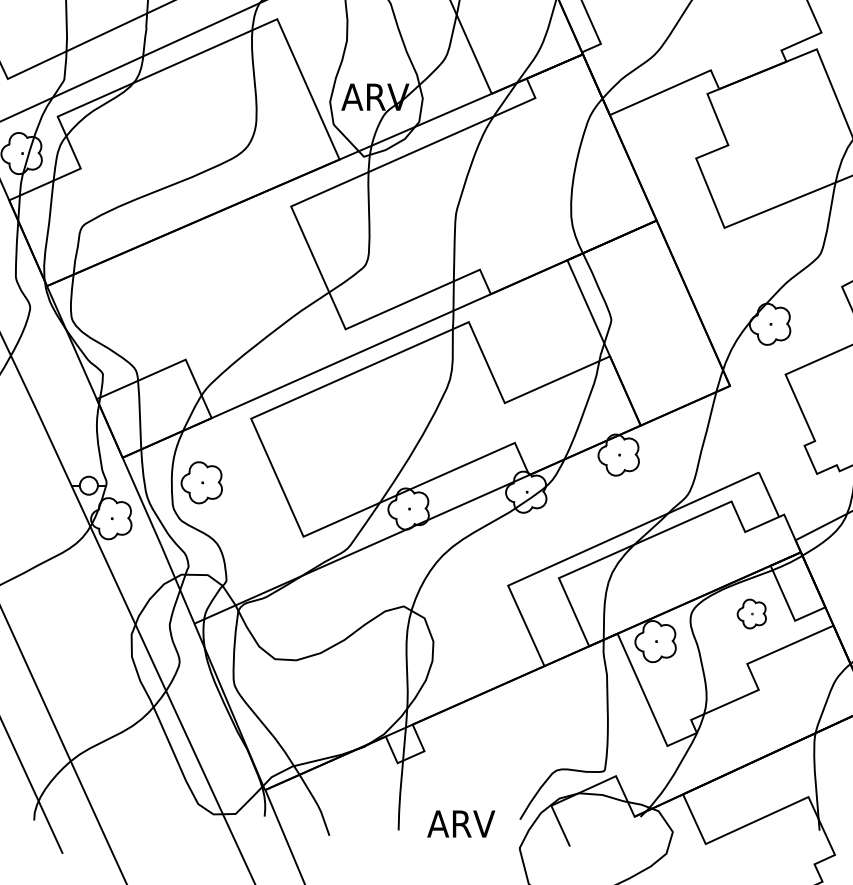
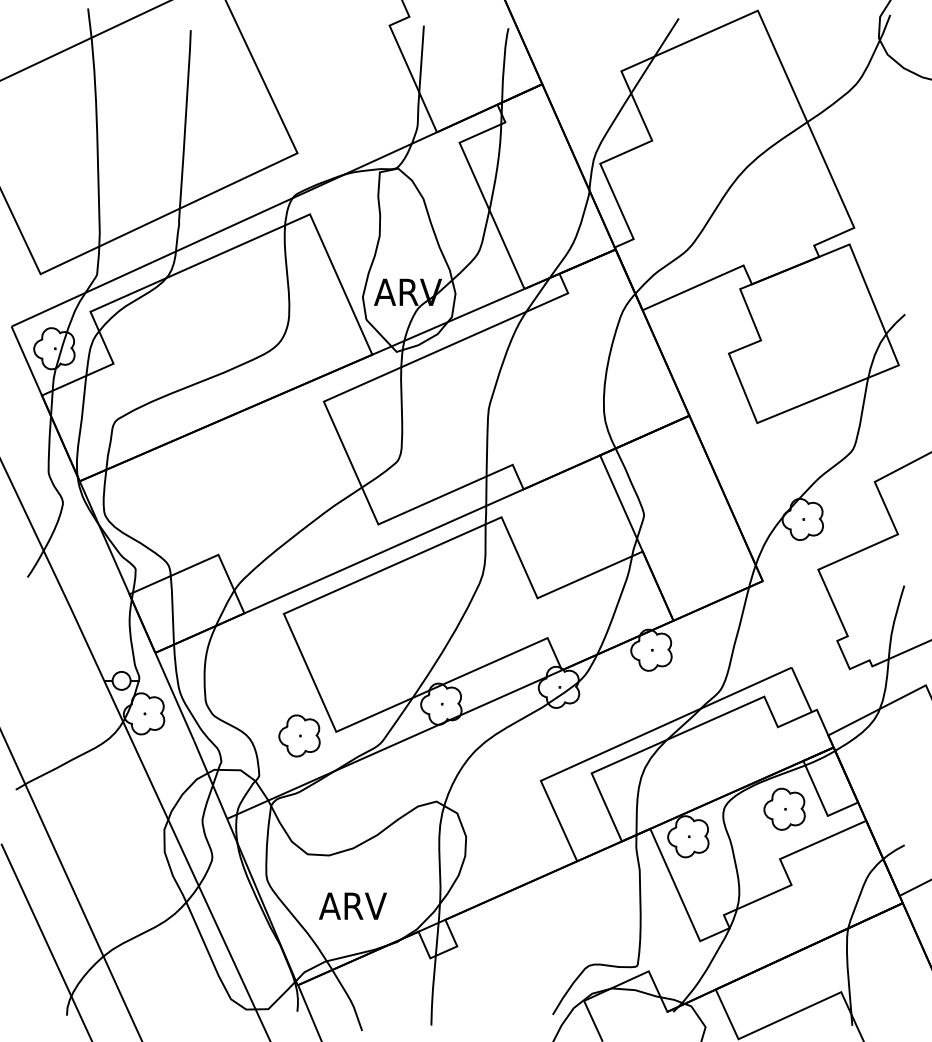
part: (201, 482) -> (299, 735), moved
part: (751, 613) -> (784, 808), size x1.43
text: (460, 823) -> (352, 905), moved

